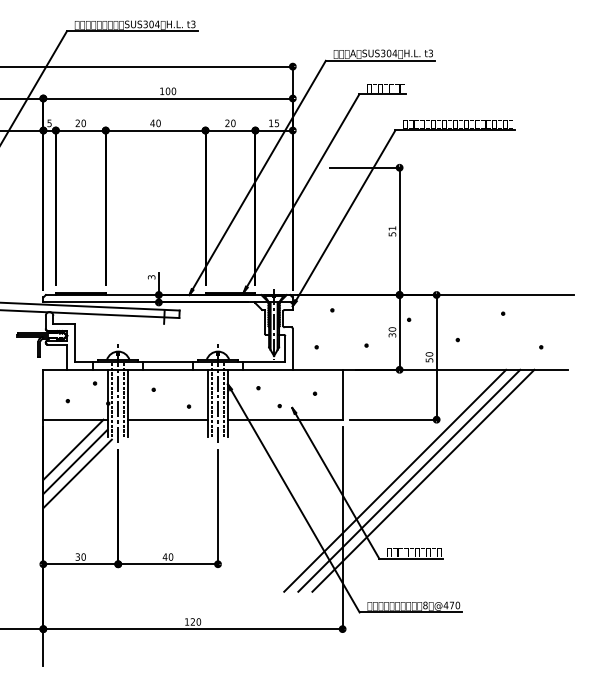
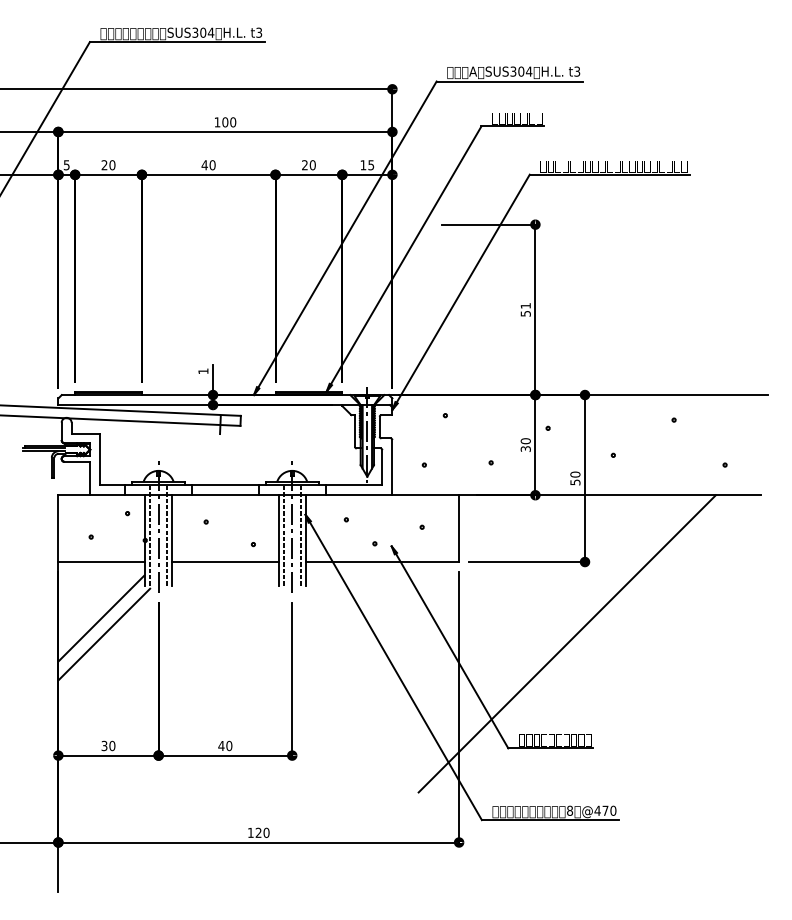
text: (151, 277) -> (203, 371), 3 -> 1
line: (73, 449) -> (98, 602), removed
line: (395, 480) -> (529, 643), removed
line: (408, 480) -> (547, 643), removed

